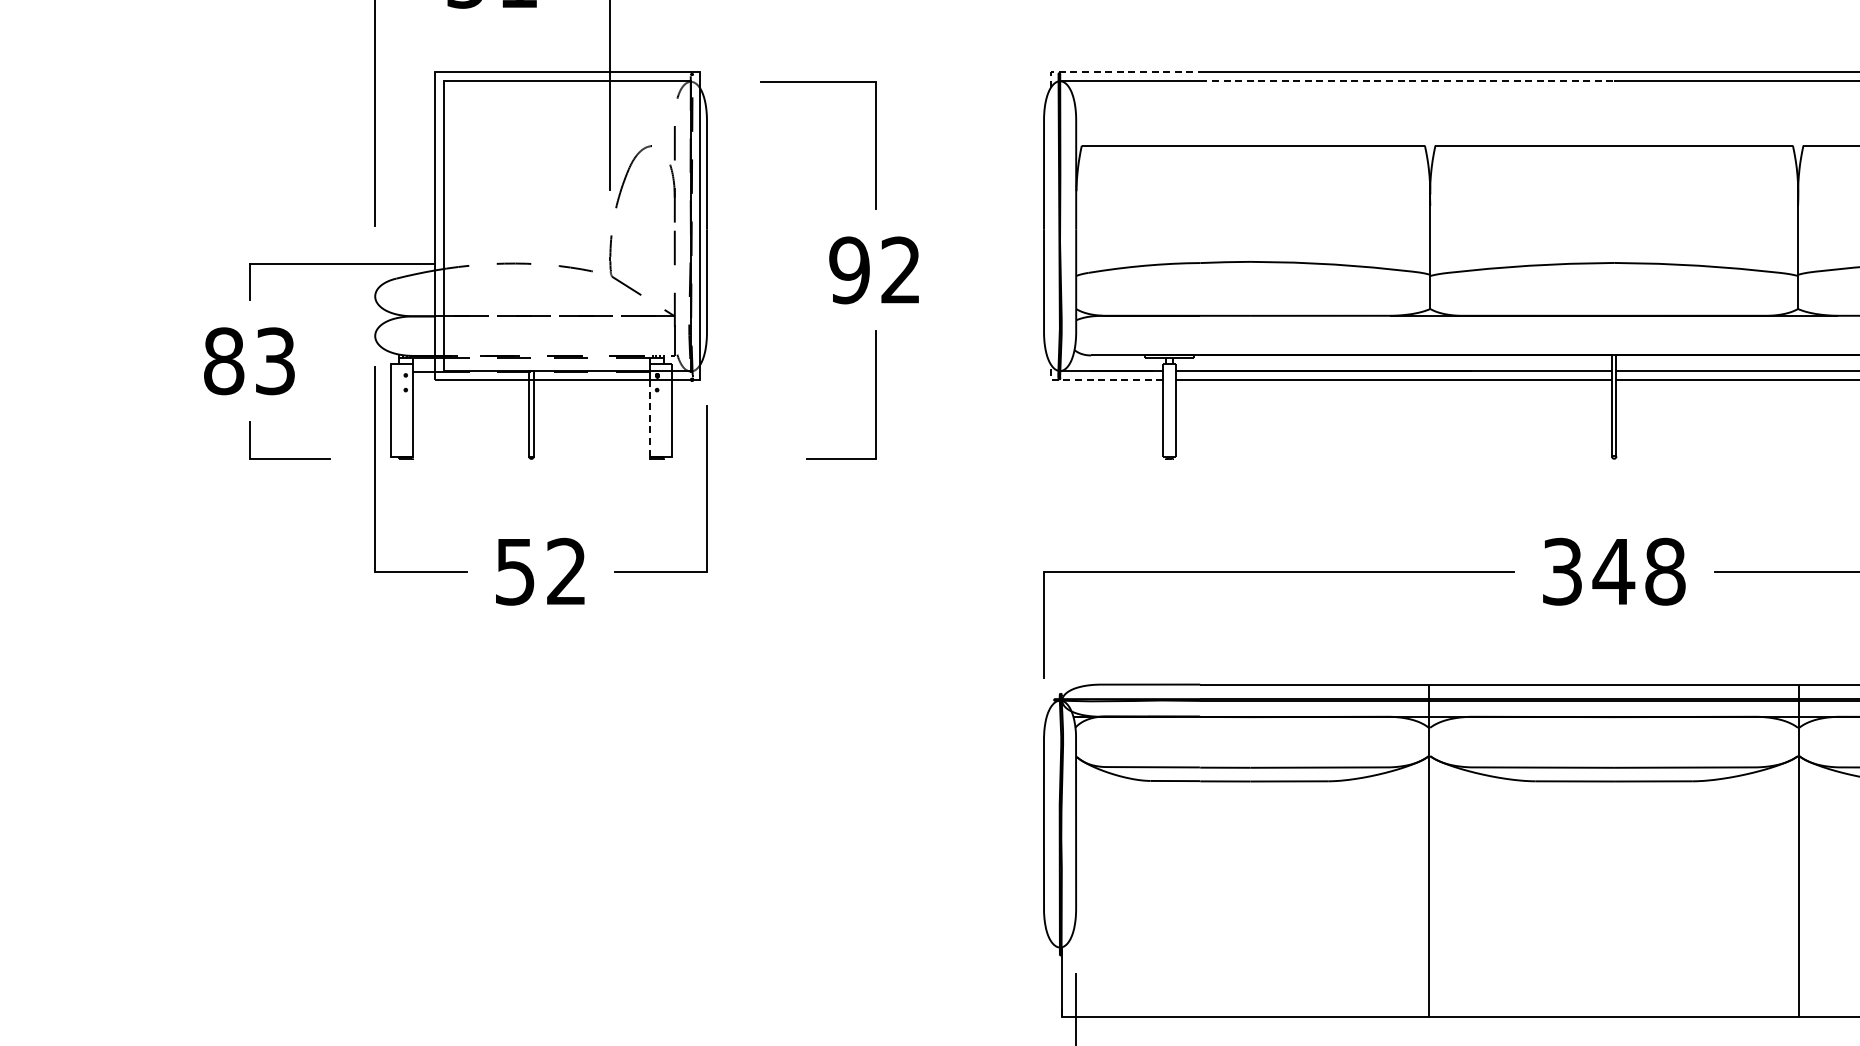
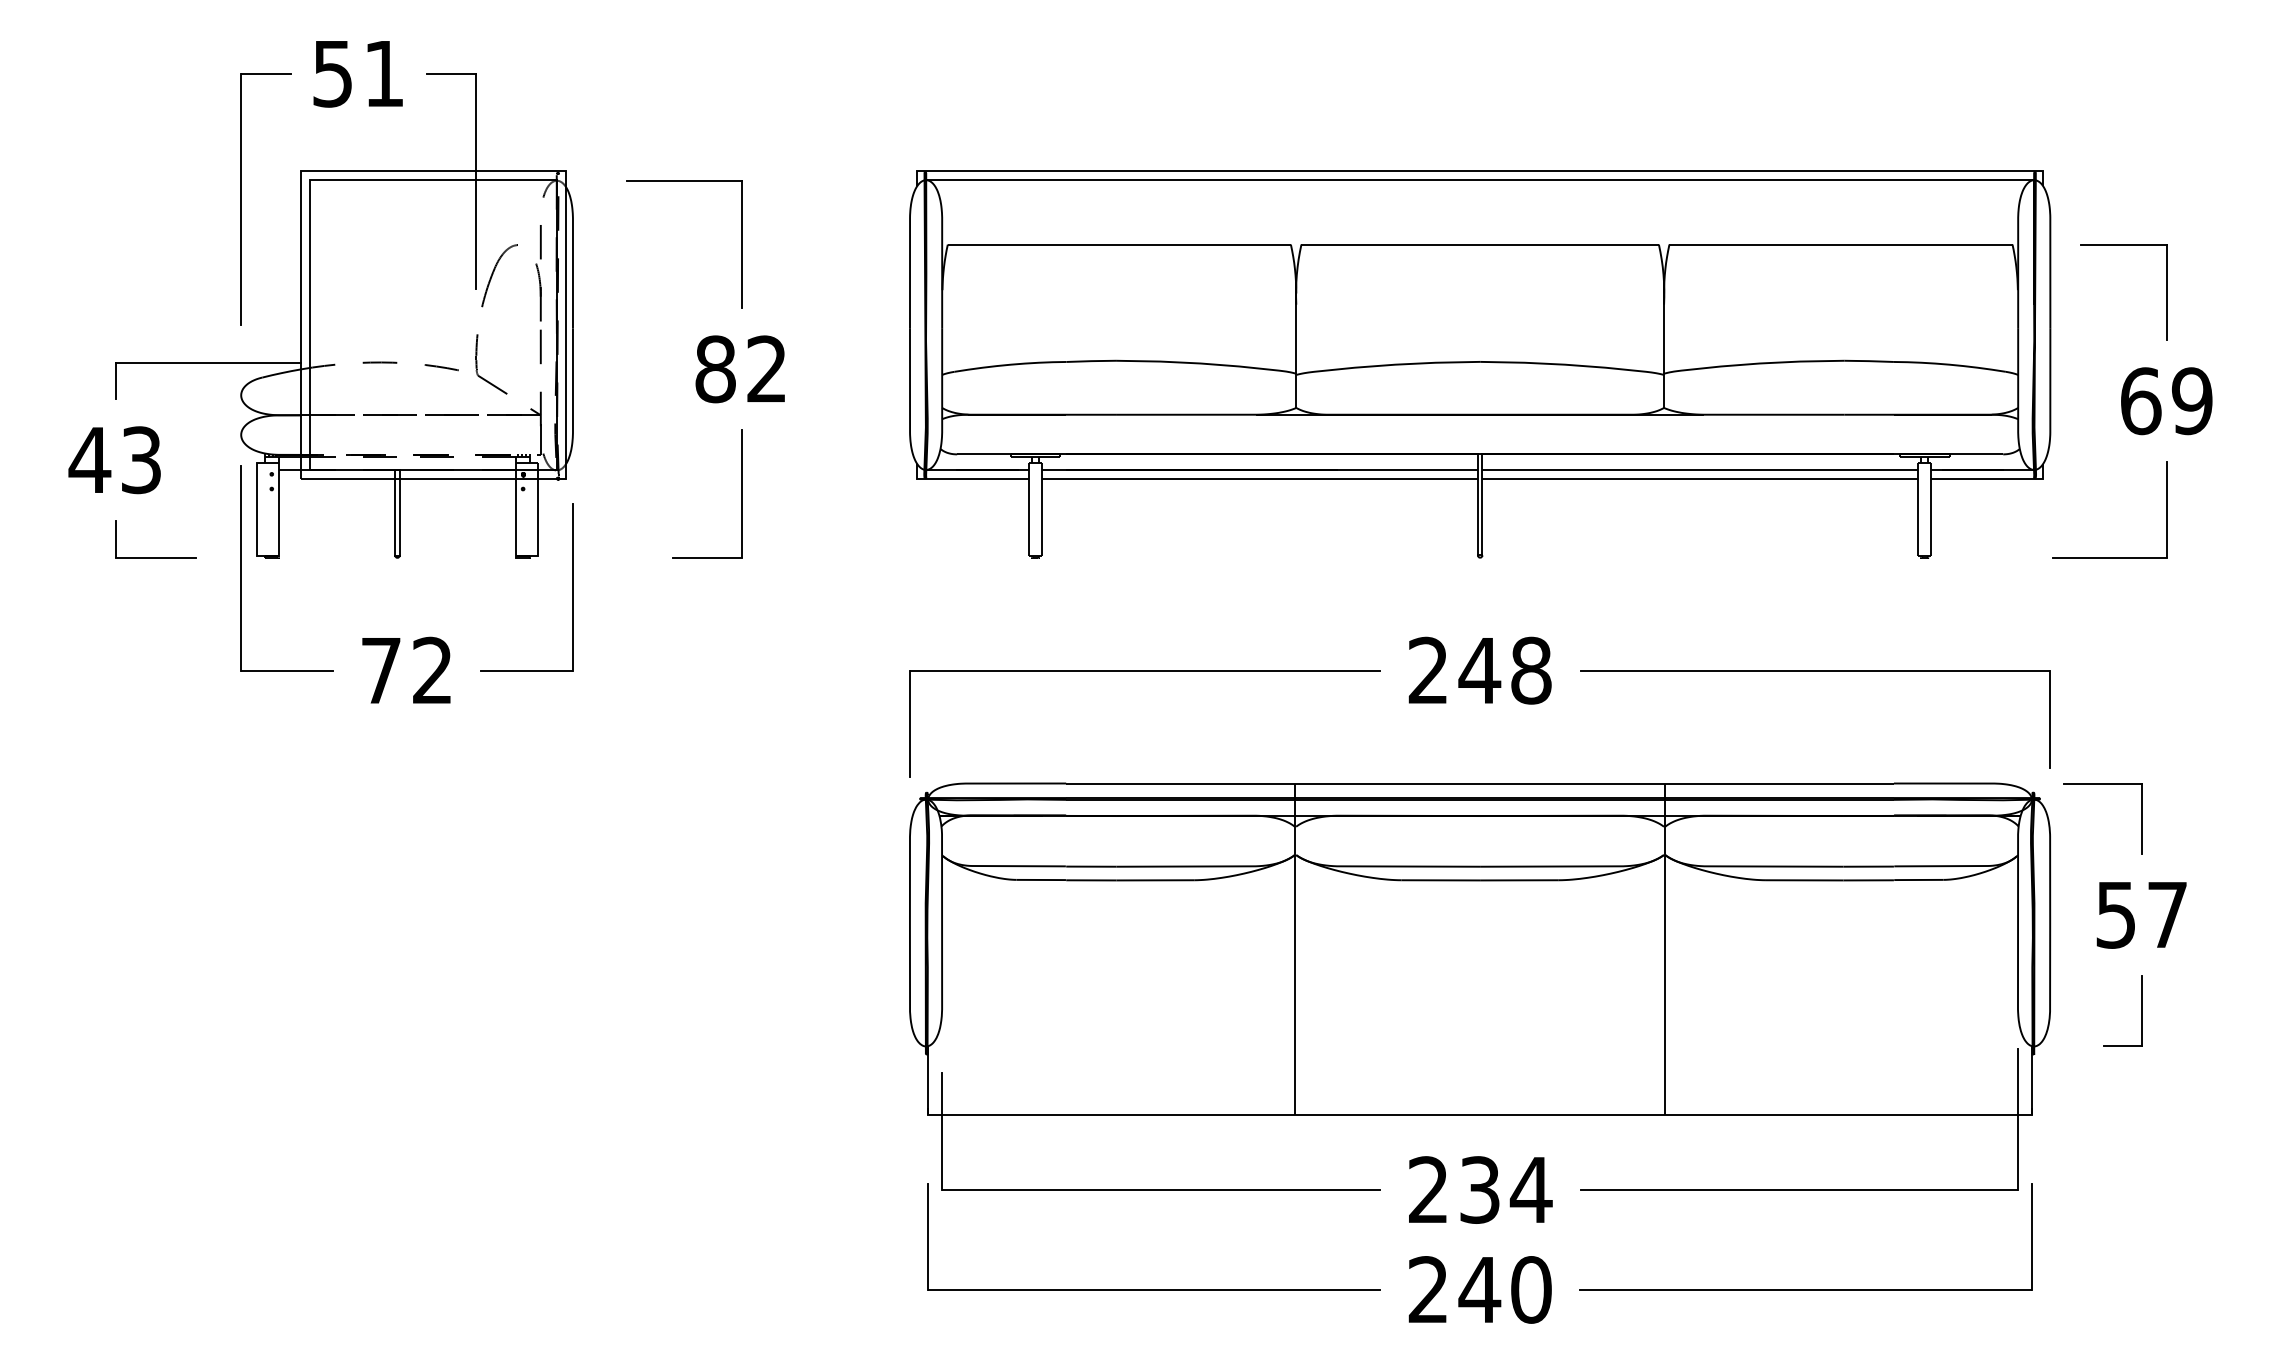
line: (1117, 72) -> (983, 171), dashed -> solid
line: (1407, 81) -> (1273, 180), dashed -> solid
text: (849, 270) -> (715, 369), 92 -> 82
text: (223, 361) -> (89, 460), 83 -> 43
line: (1098, 380) -> (964, 479), dashed -> solid
line: (650, 418) -> (516, 517), dashed -> solid
text: (1561, 571) -> (1427, 670), 348 -> 248
text: (515, 572) -> (381, 671), 52 -> 72

